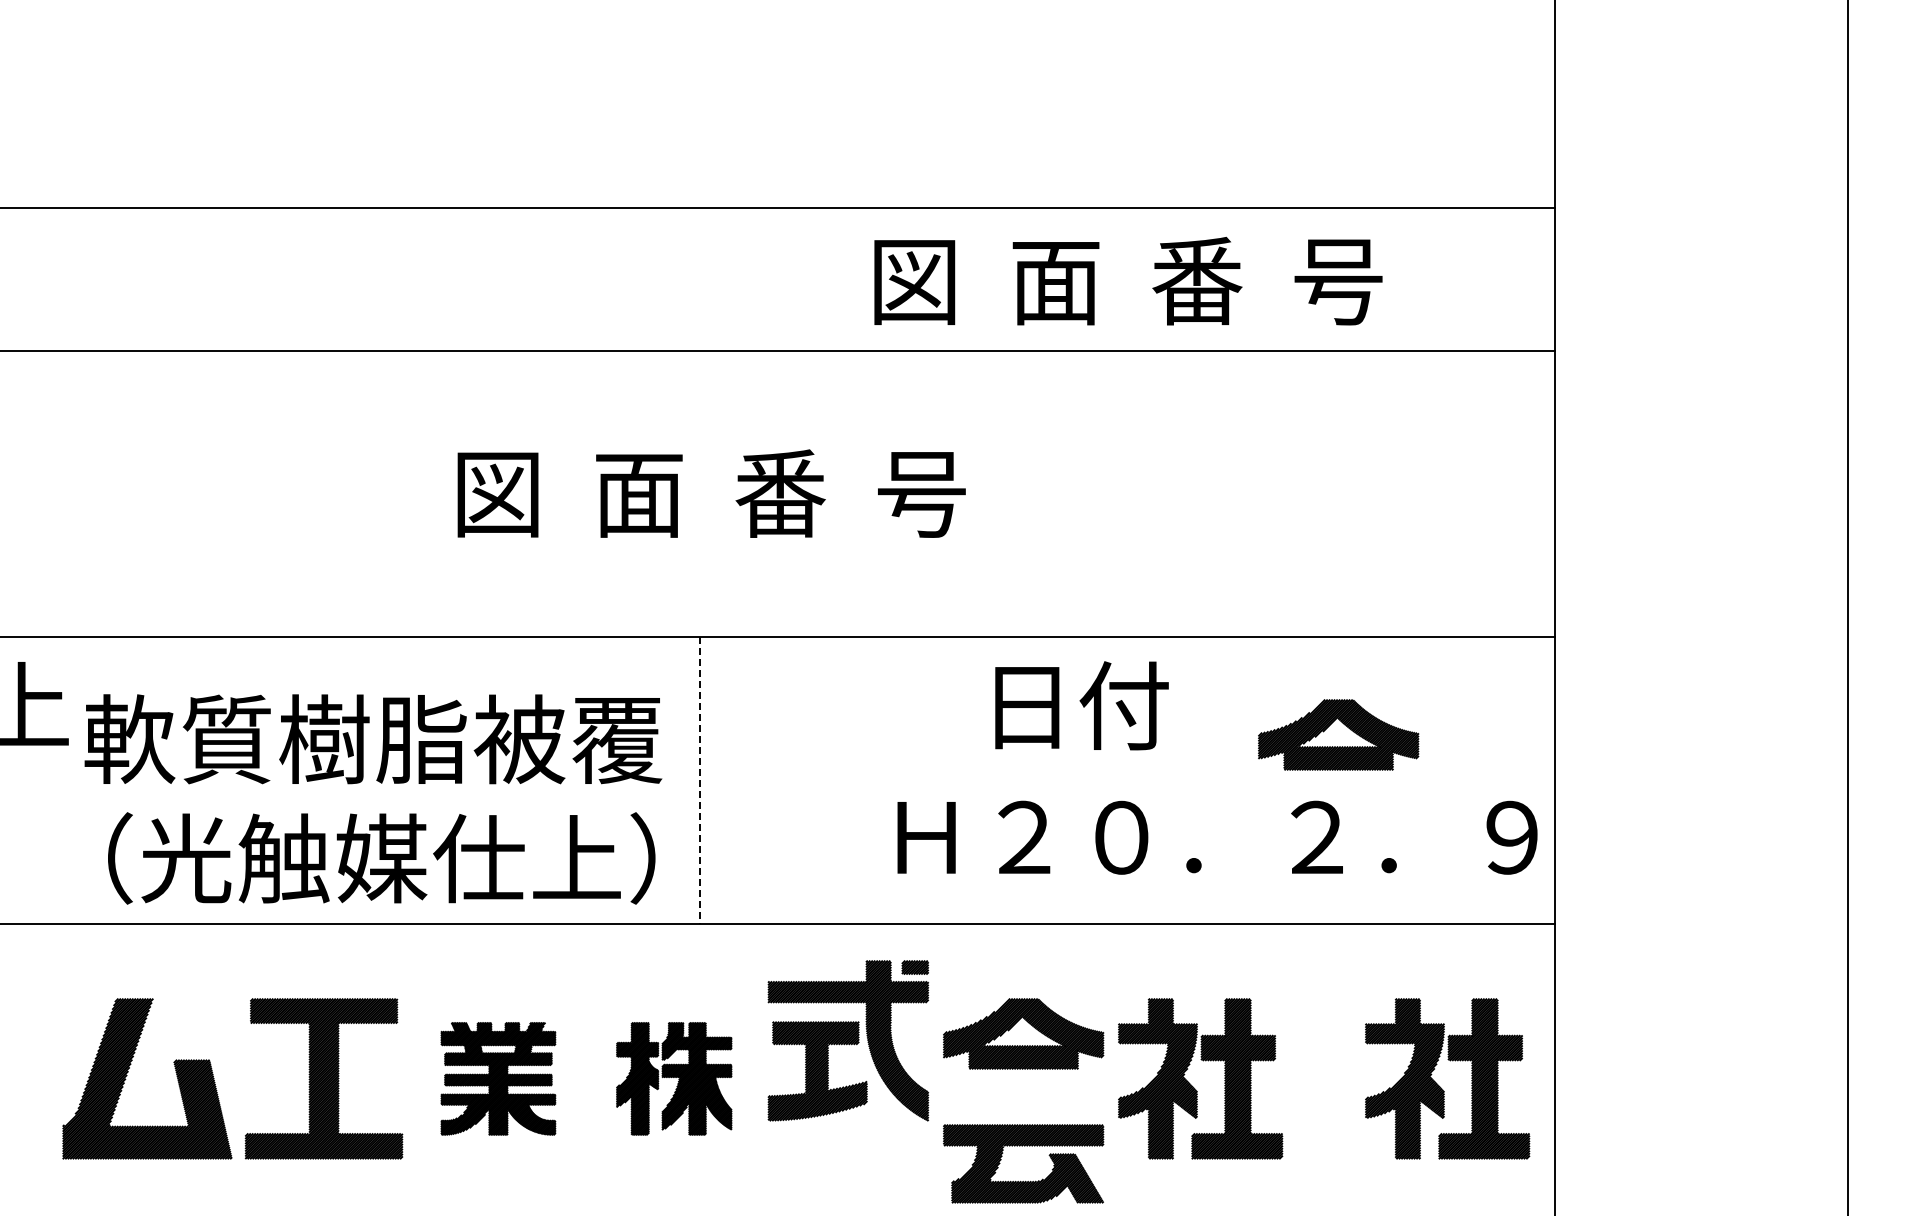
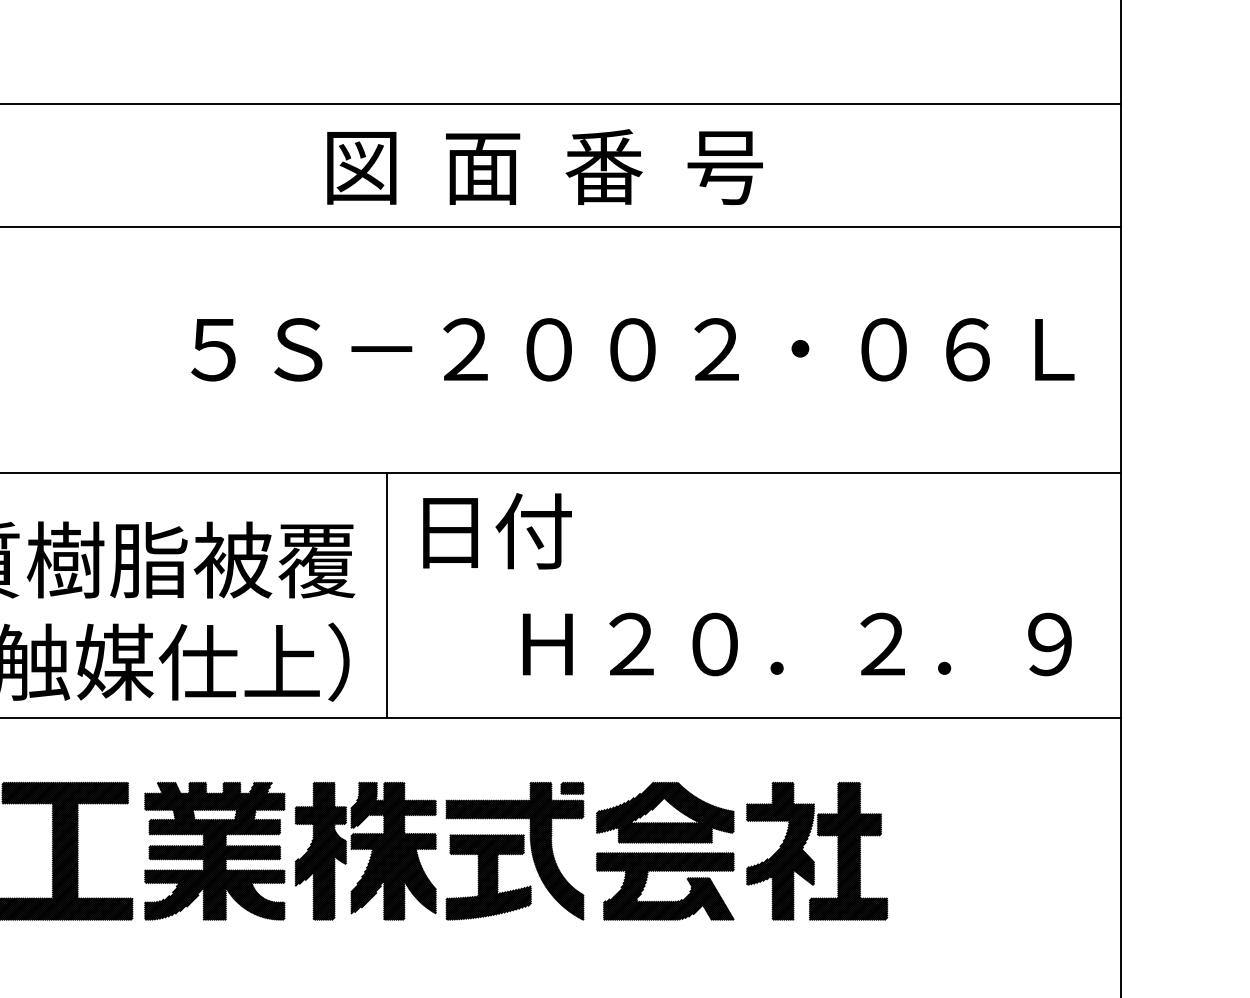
text: (1128, 280) -> (545, 166), moved
text: (978, 493) -> (626, 349), 図  面  番  号 -> ５Ｓ－２００２・０６Ｌ
text: (1081, 705) -> (497, 531), moved
part: (1338, 734) -> (935, 555), removed
line: (699, 780) -> (387, 595), dashed -> solid
text: (1217, 837) -> (797, 644), moved
part: (848, 1040) -> (515, 850), moved
part: (498, 1078) -> (214, 850), size x1.43
part: (673, 1078) -> (365, 850), size x1.43
part: (1439, 1085) -> (1022, 856), removed
part: (1022, 1146) -> (664, 871), moved

